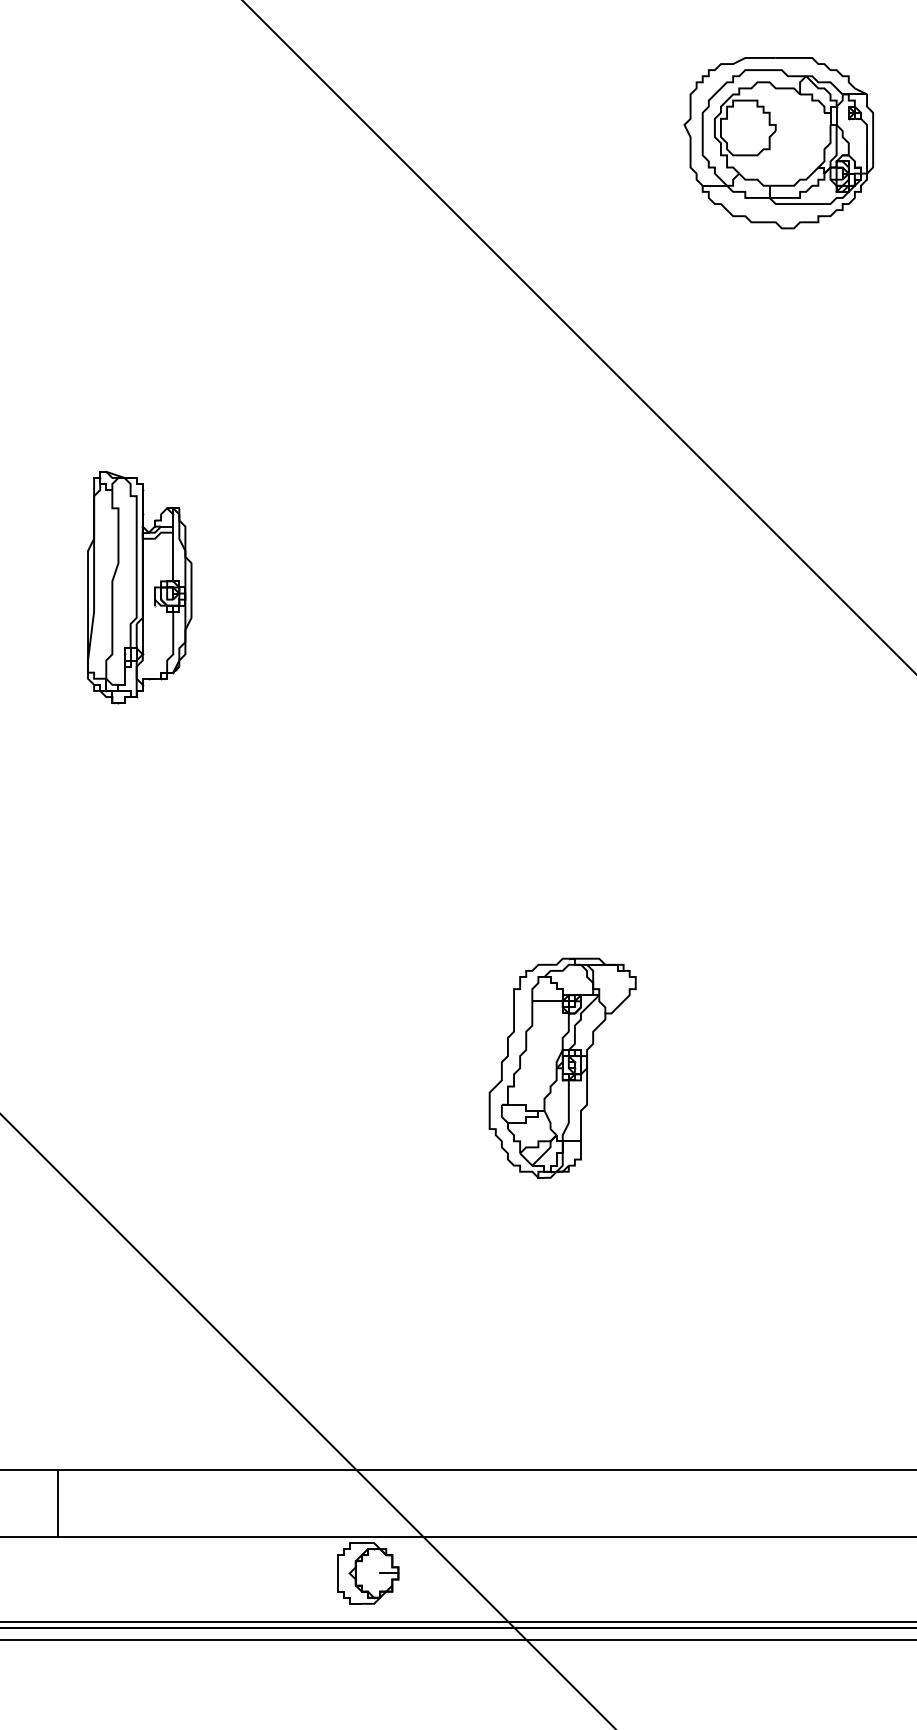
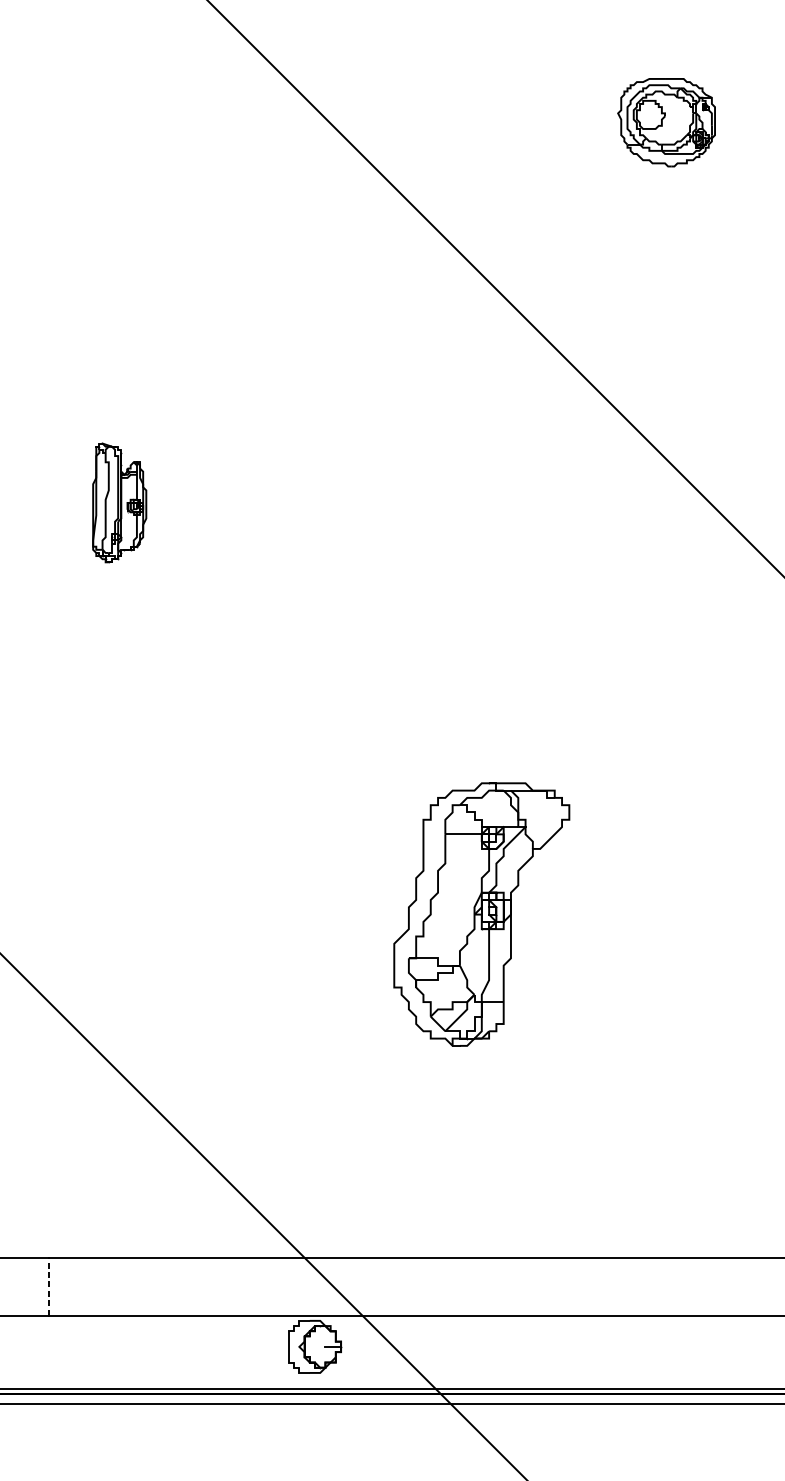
part: (778, 143) -> (666, 122), size x0.6
part: (139, 587) -> (119, 502), size x0.6
part: (562, 1067) -> (481, 913), size x1.4
line: (57, 1502) -> (49, 1286), solid -> dashed

